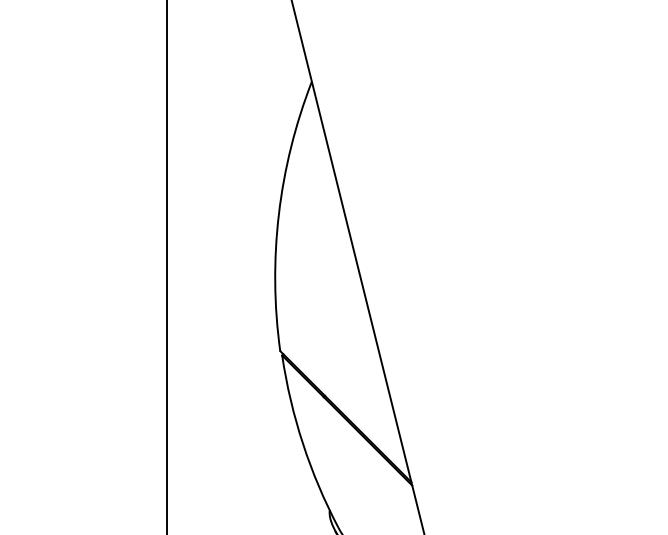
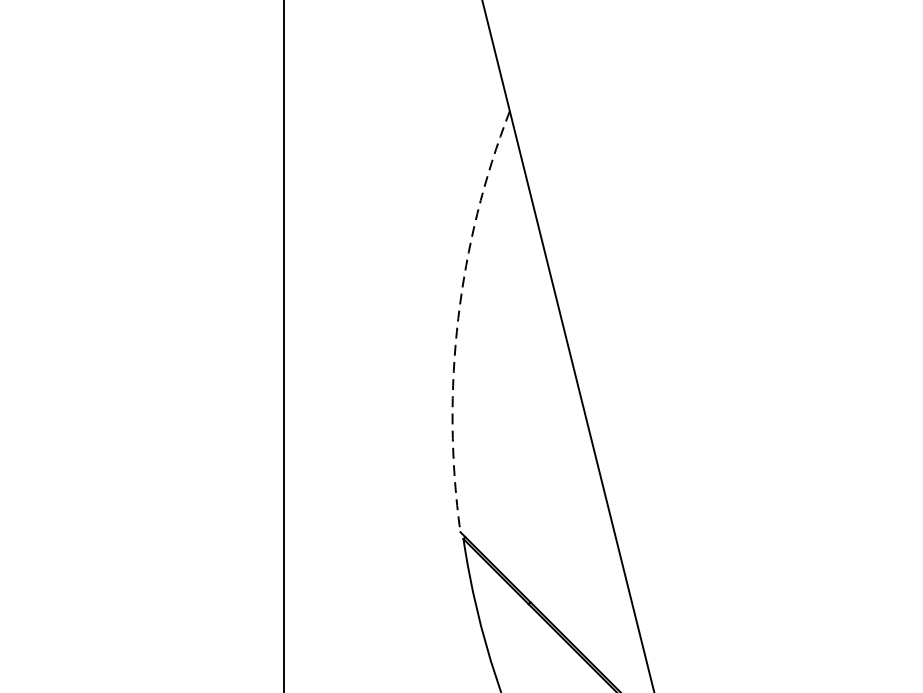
arc: (278, 214) -> (457, 318), solid -> dashed

